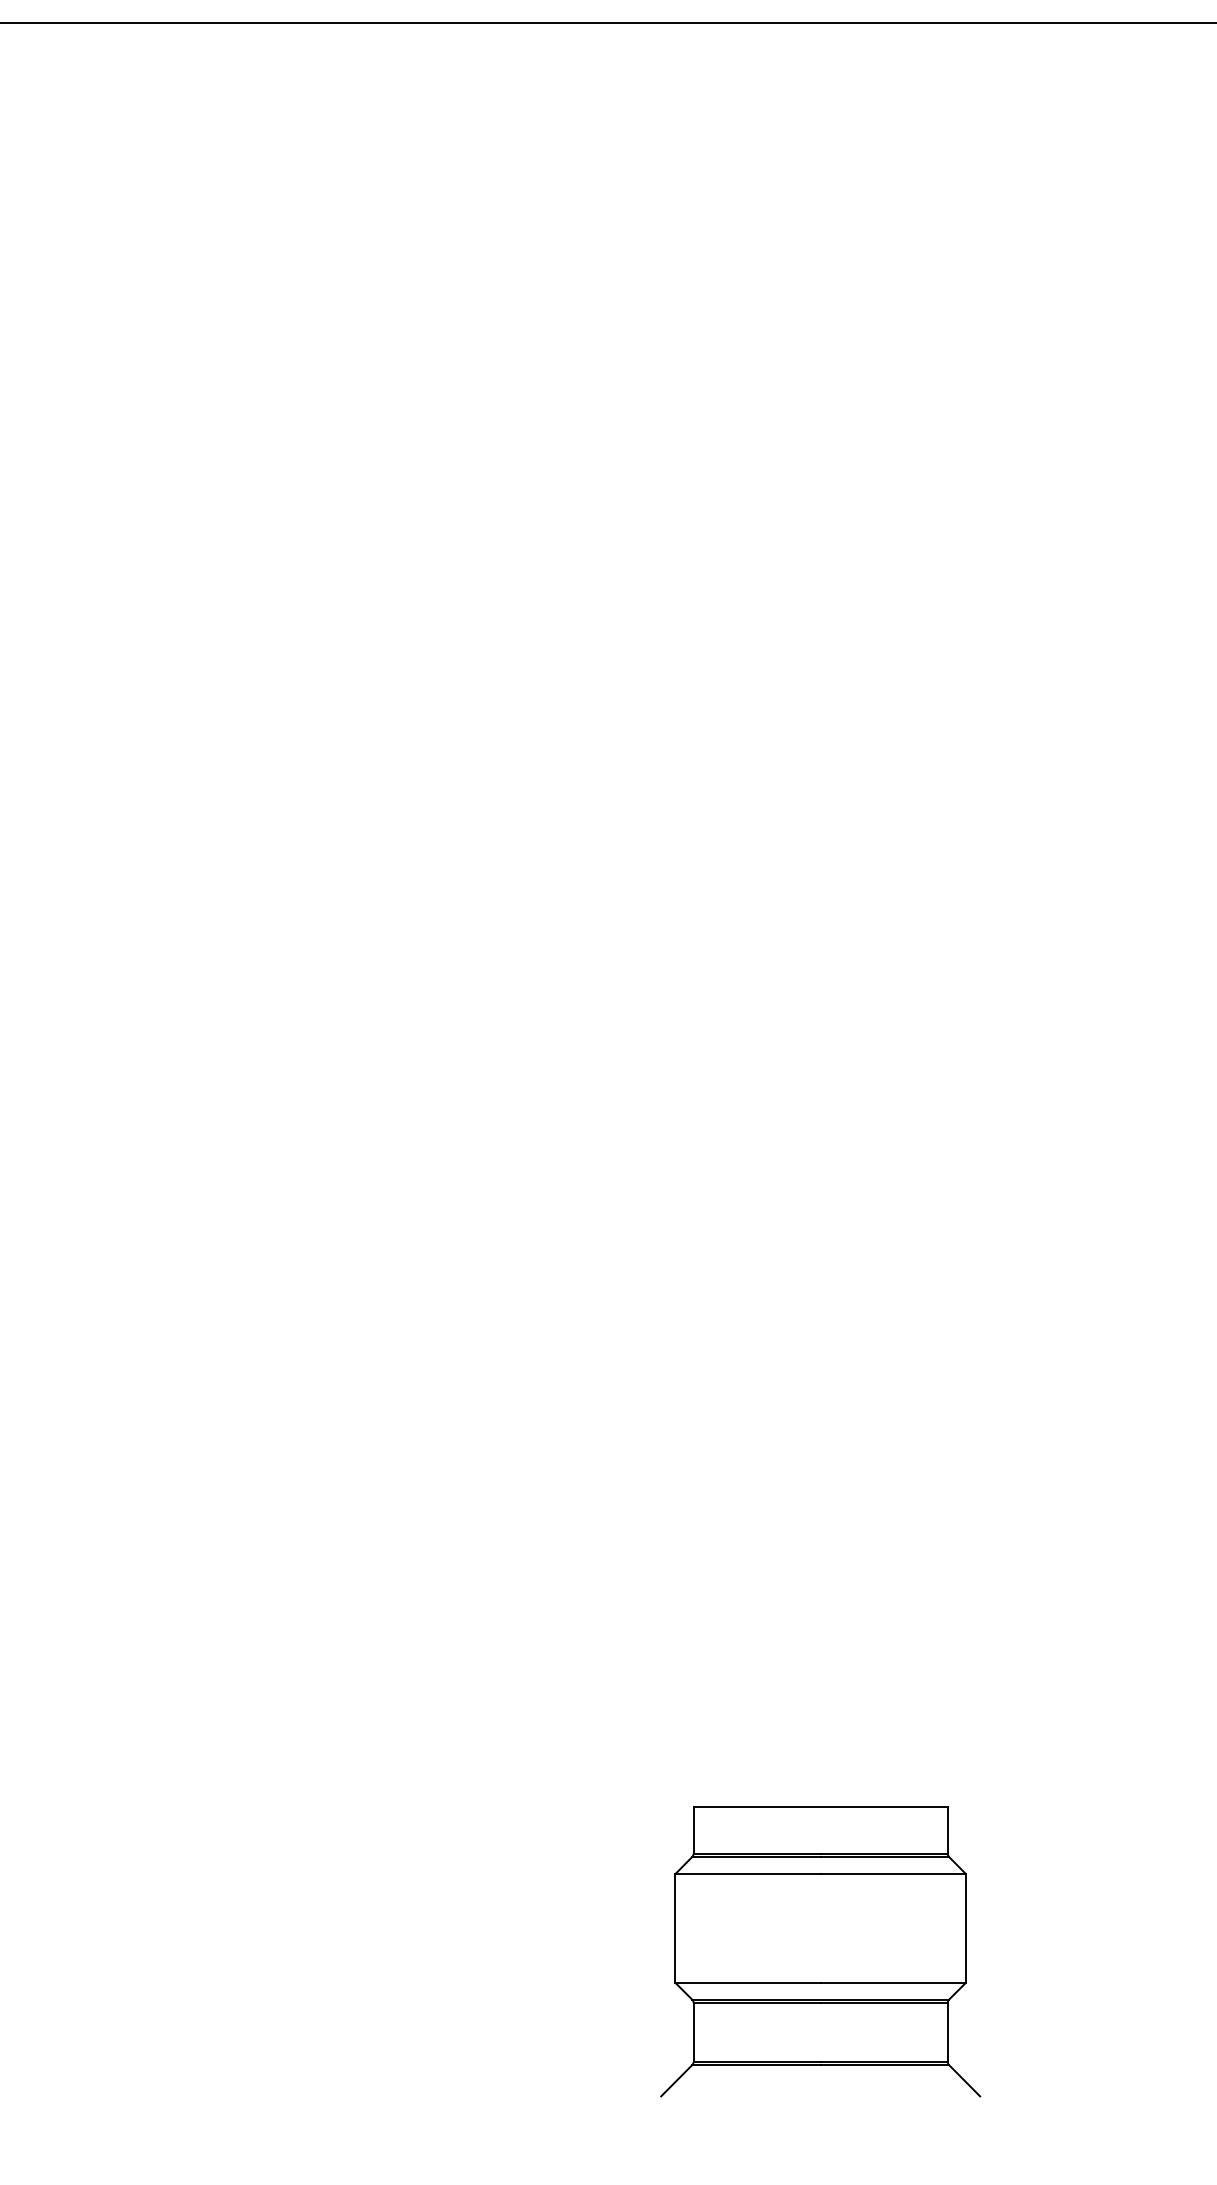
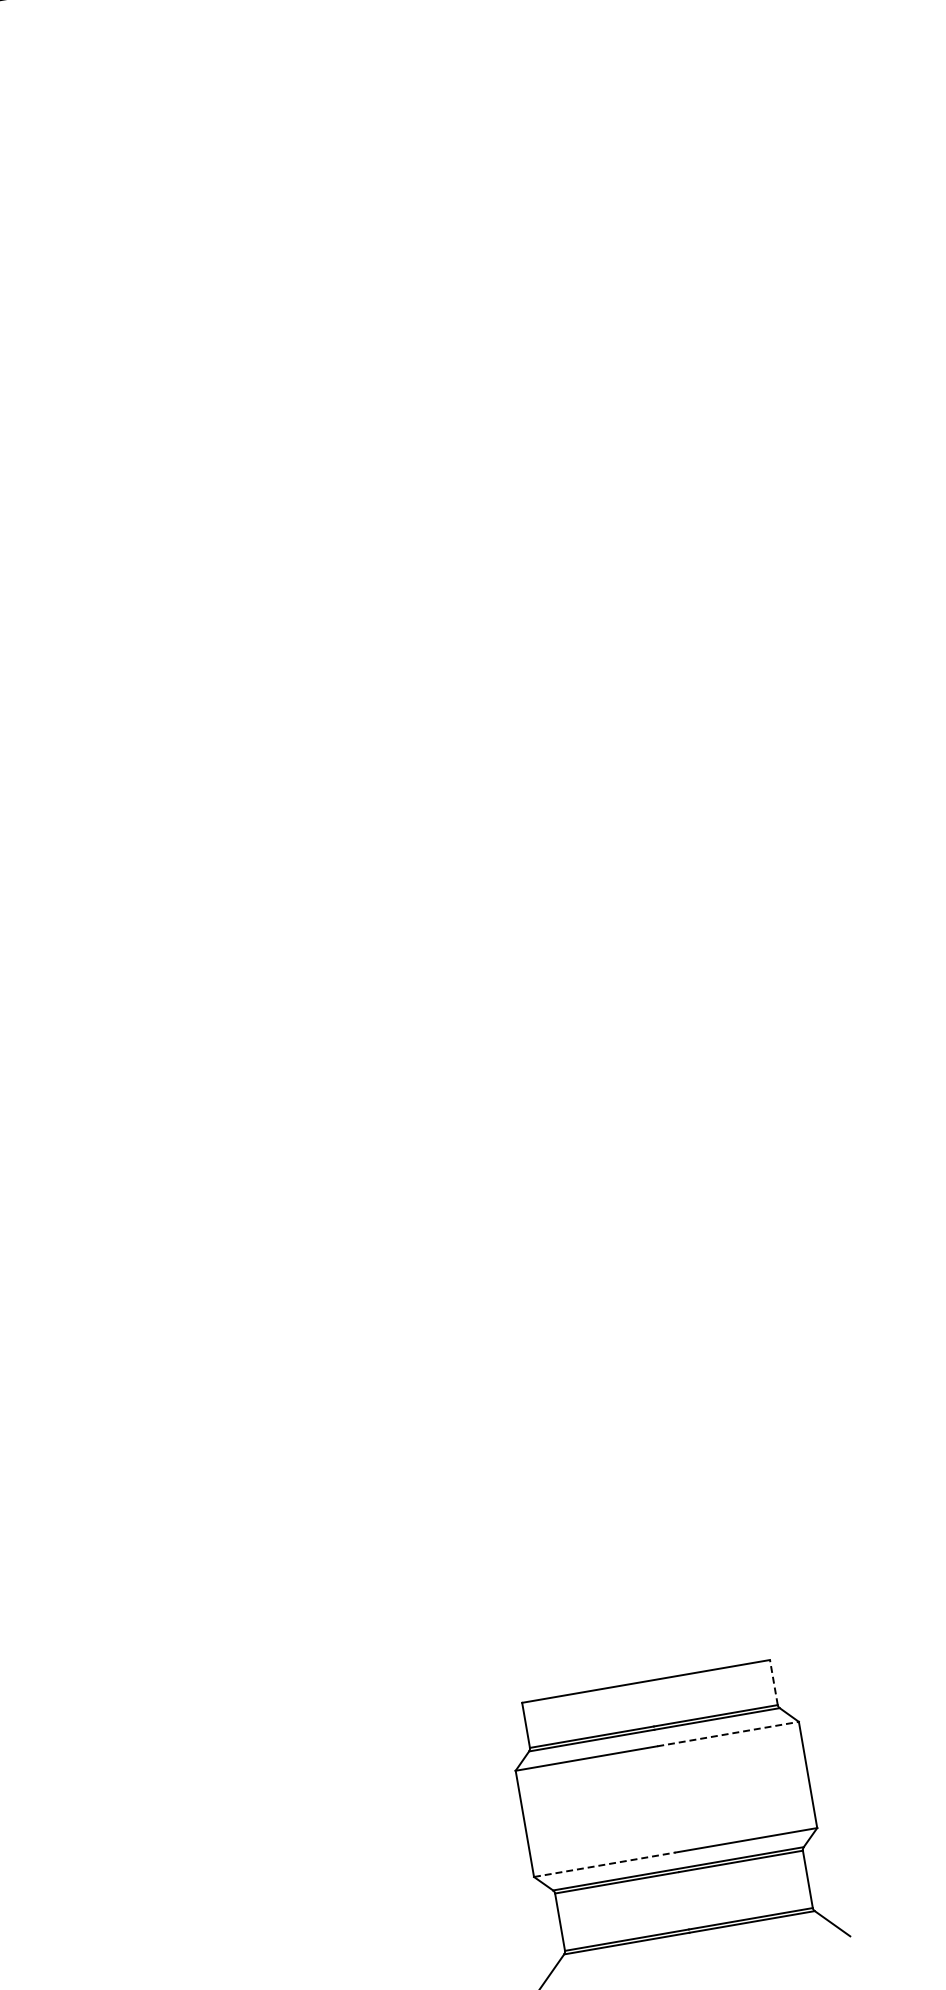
line: (947, 1830) -> (773, 1682), solid -> dashed
line: (893, 1873) -> (728, 1733), solid -> dashed
line: (748, 1982) -> (605, 1864), solid -> dashed

